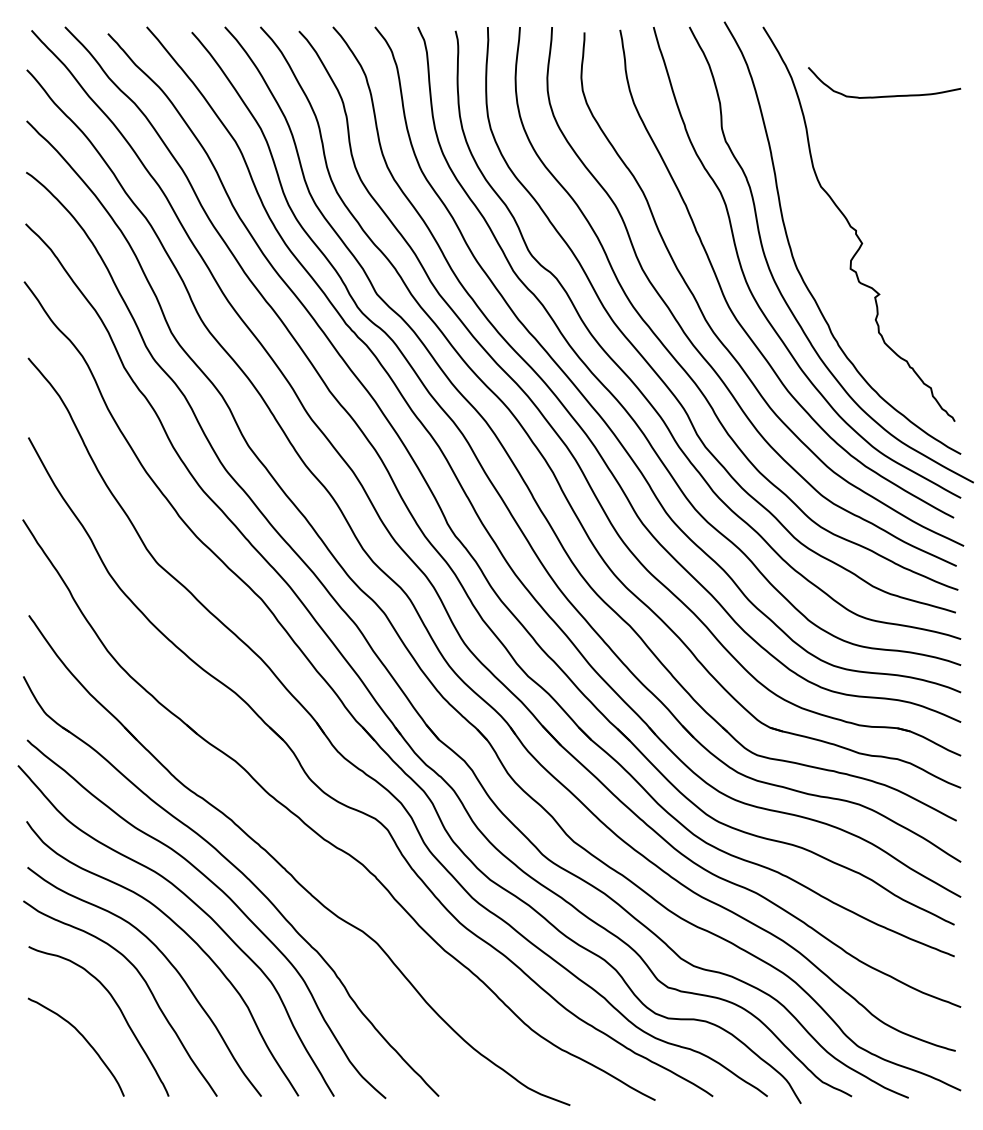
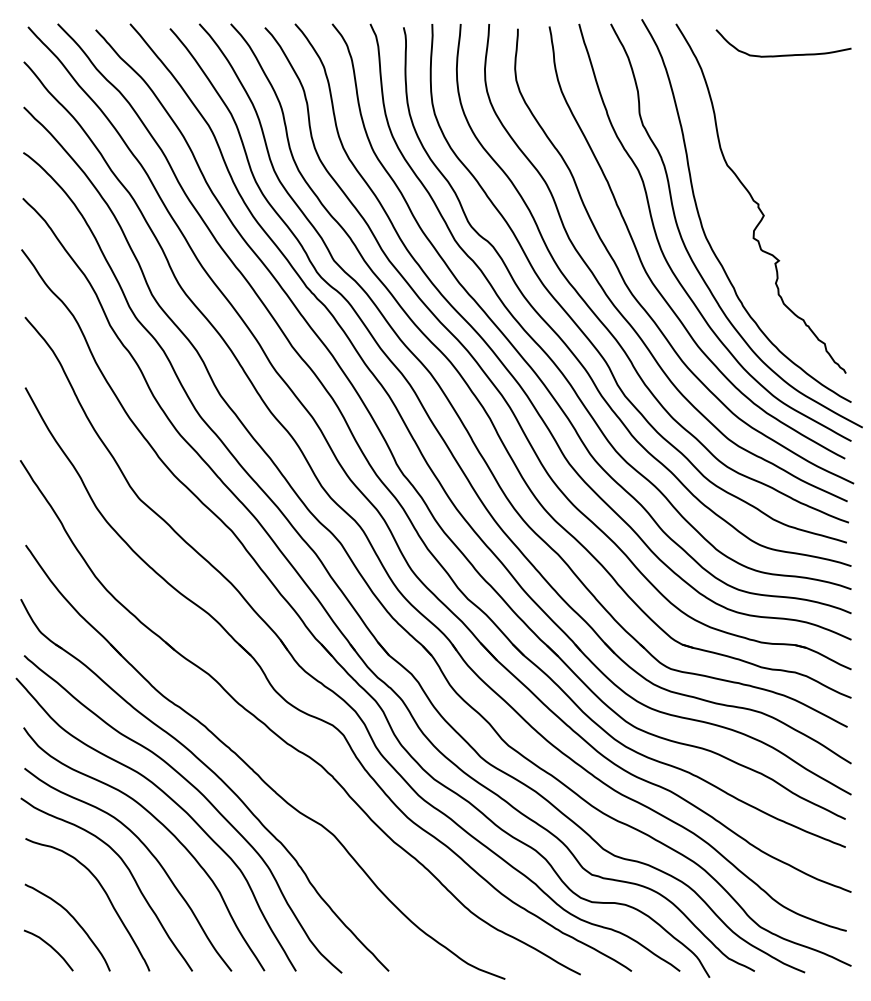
curve: (884, 95) -> (783, 54), moved
curve: (56, 1069) -> (50, 947), added

